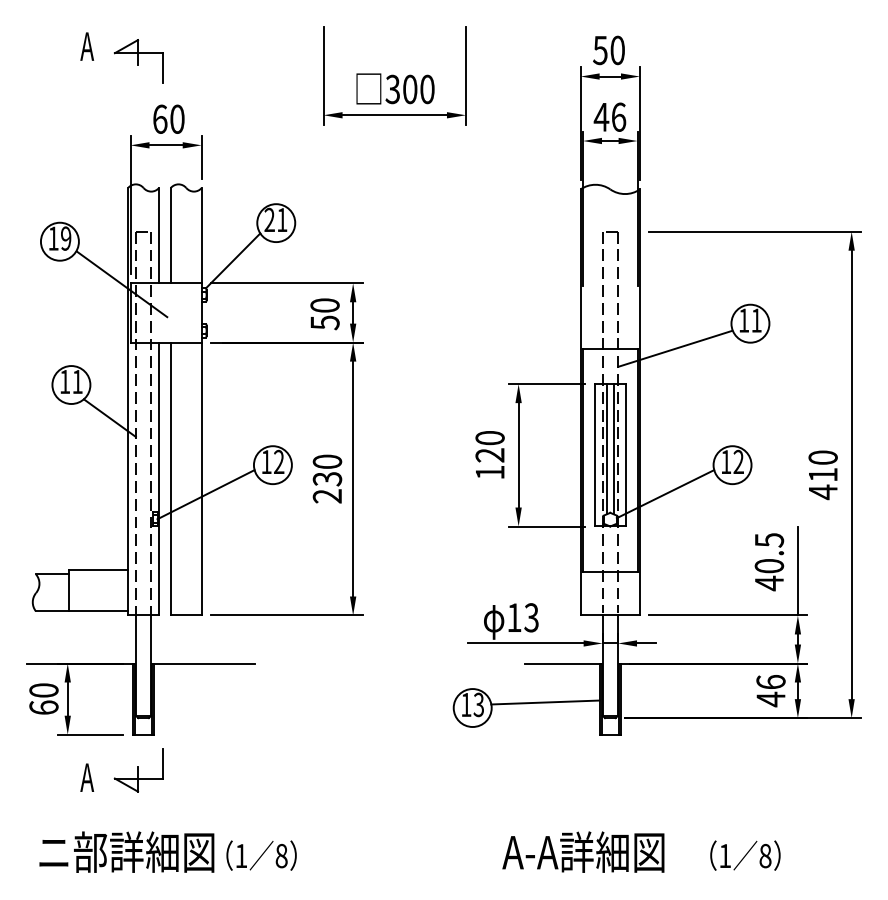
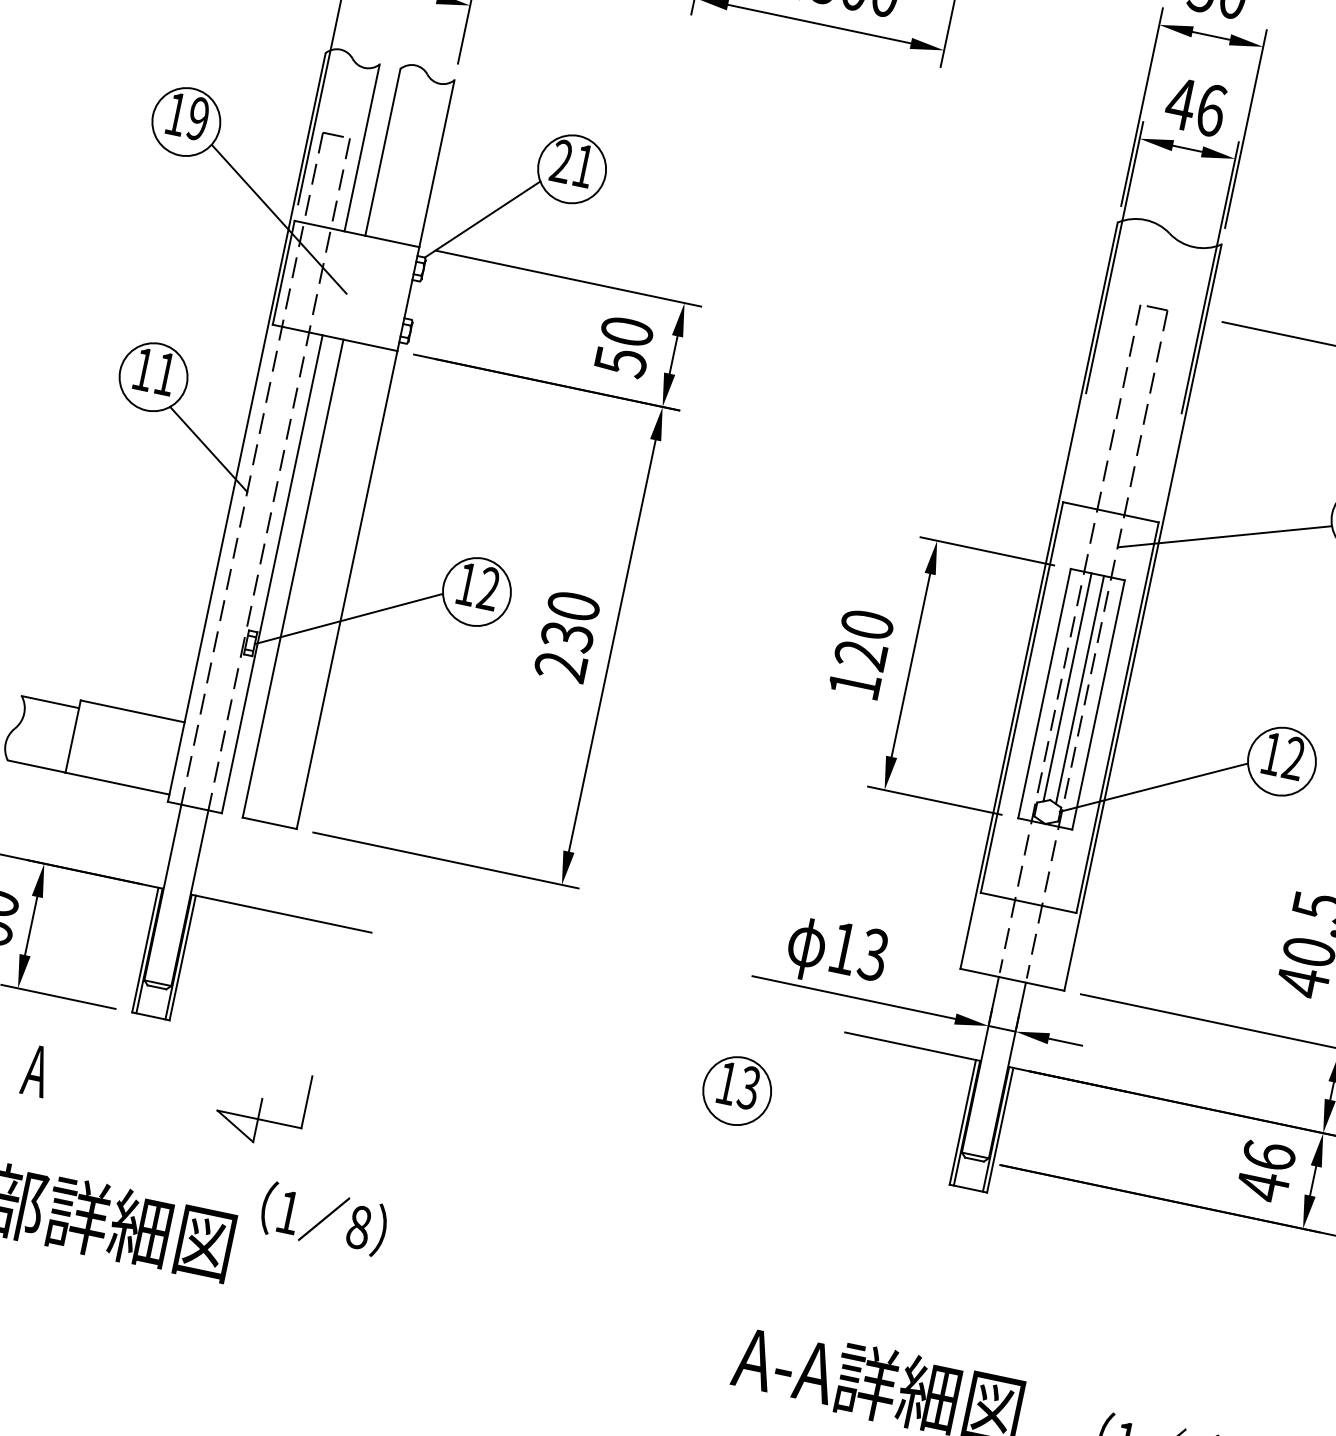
line: (545, 702) -> (866, 1108), removed
part: (138, 770) -> (261, 1105), moved
text: (261, 855) -> (323, 1218), moved

